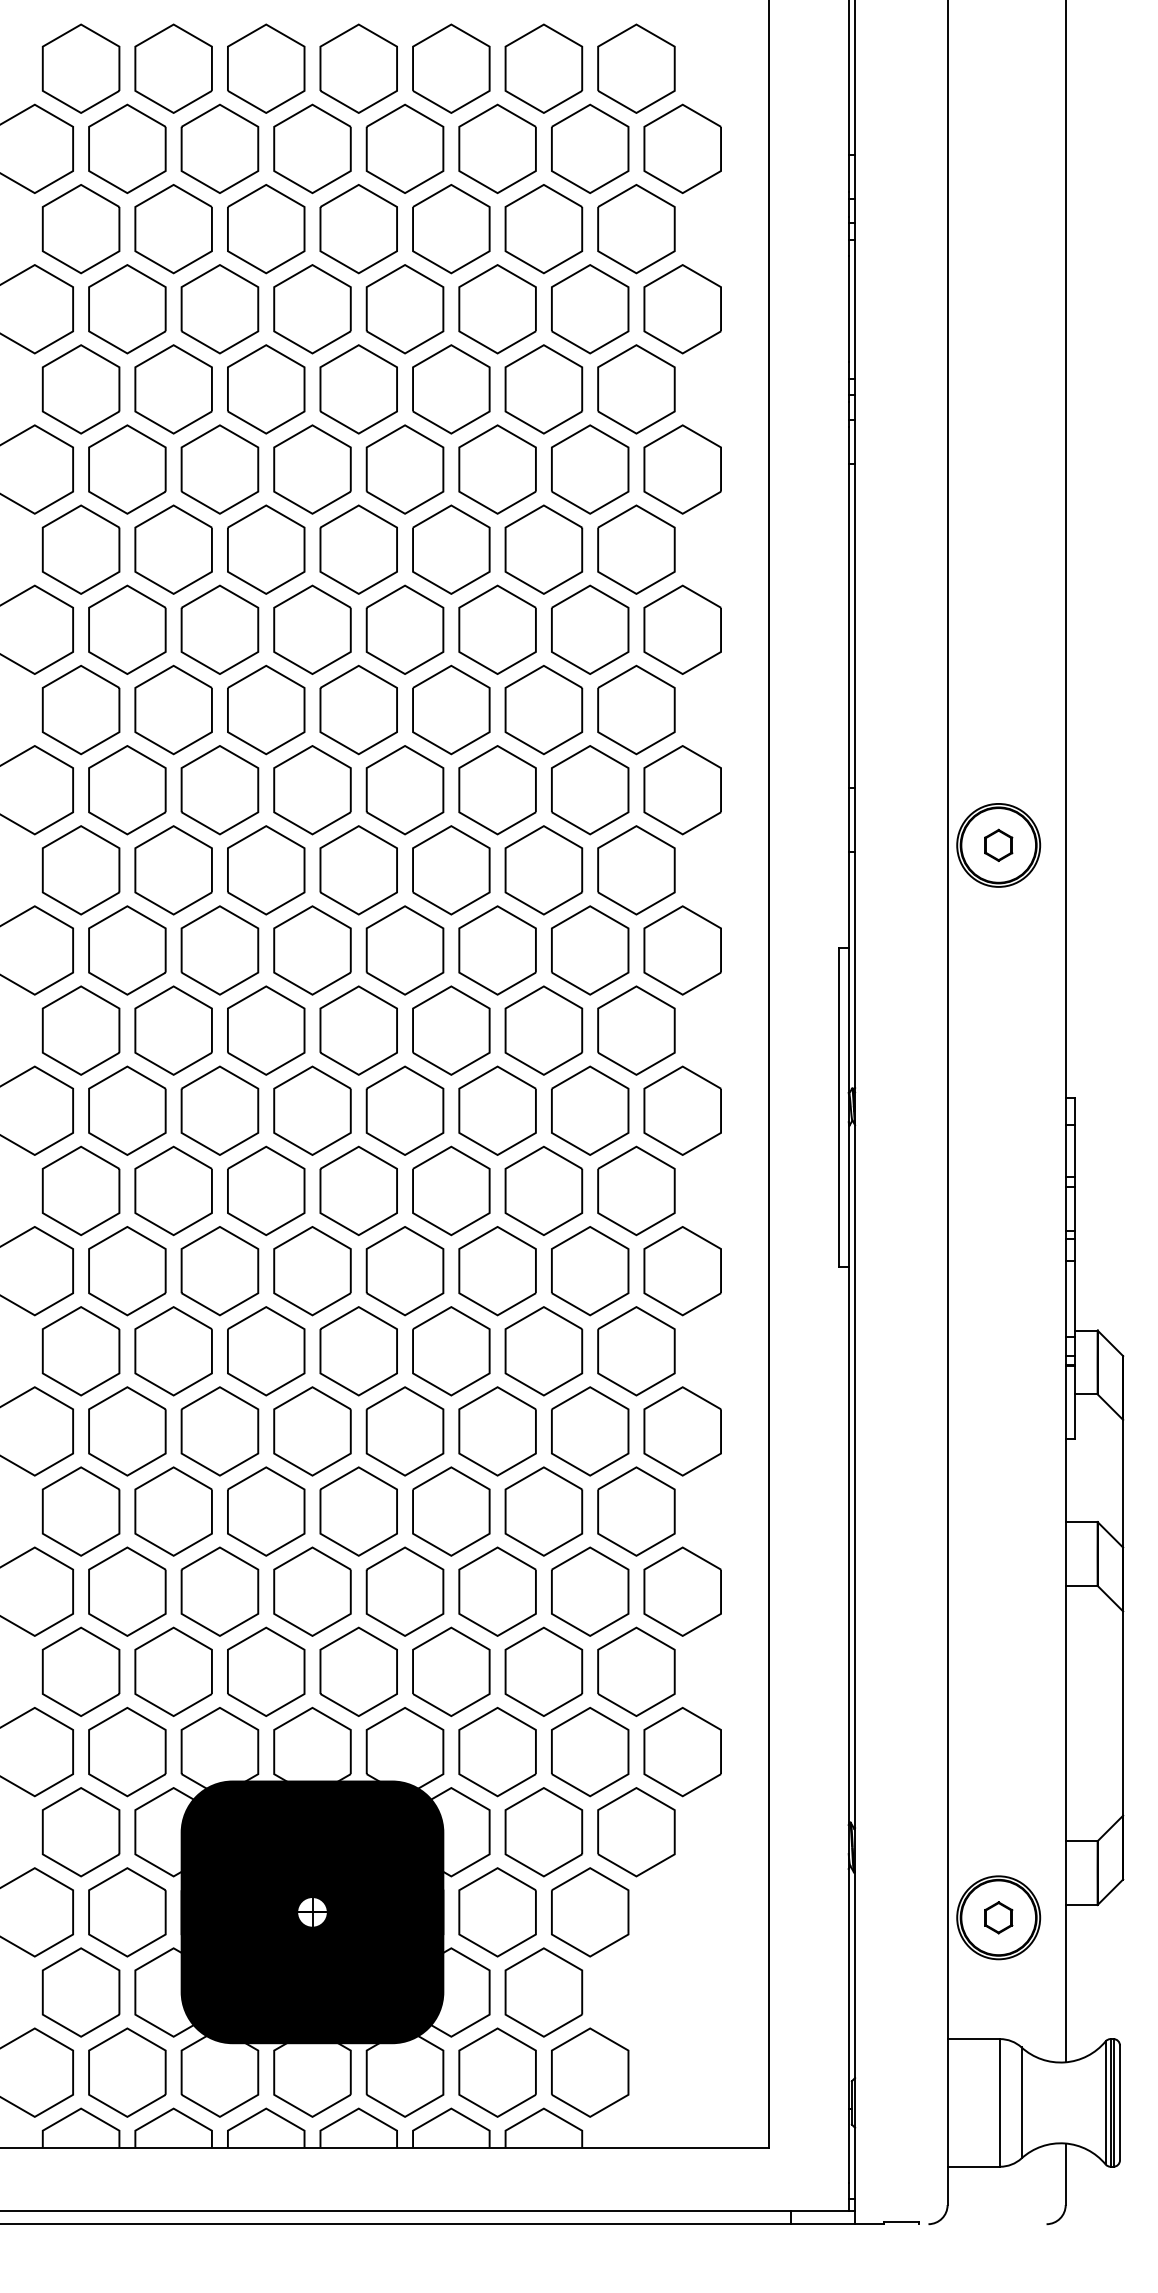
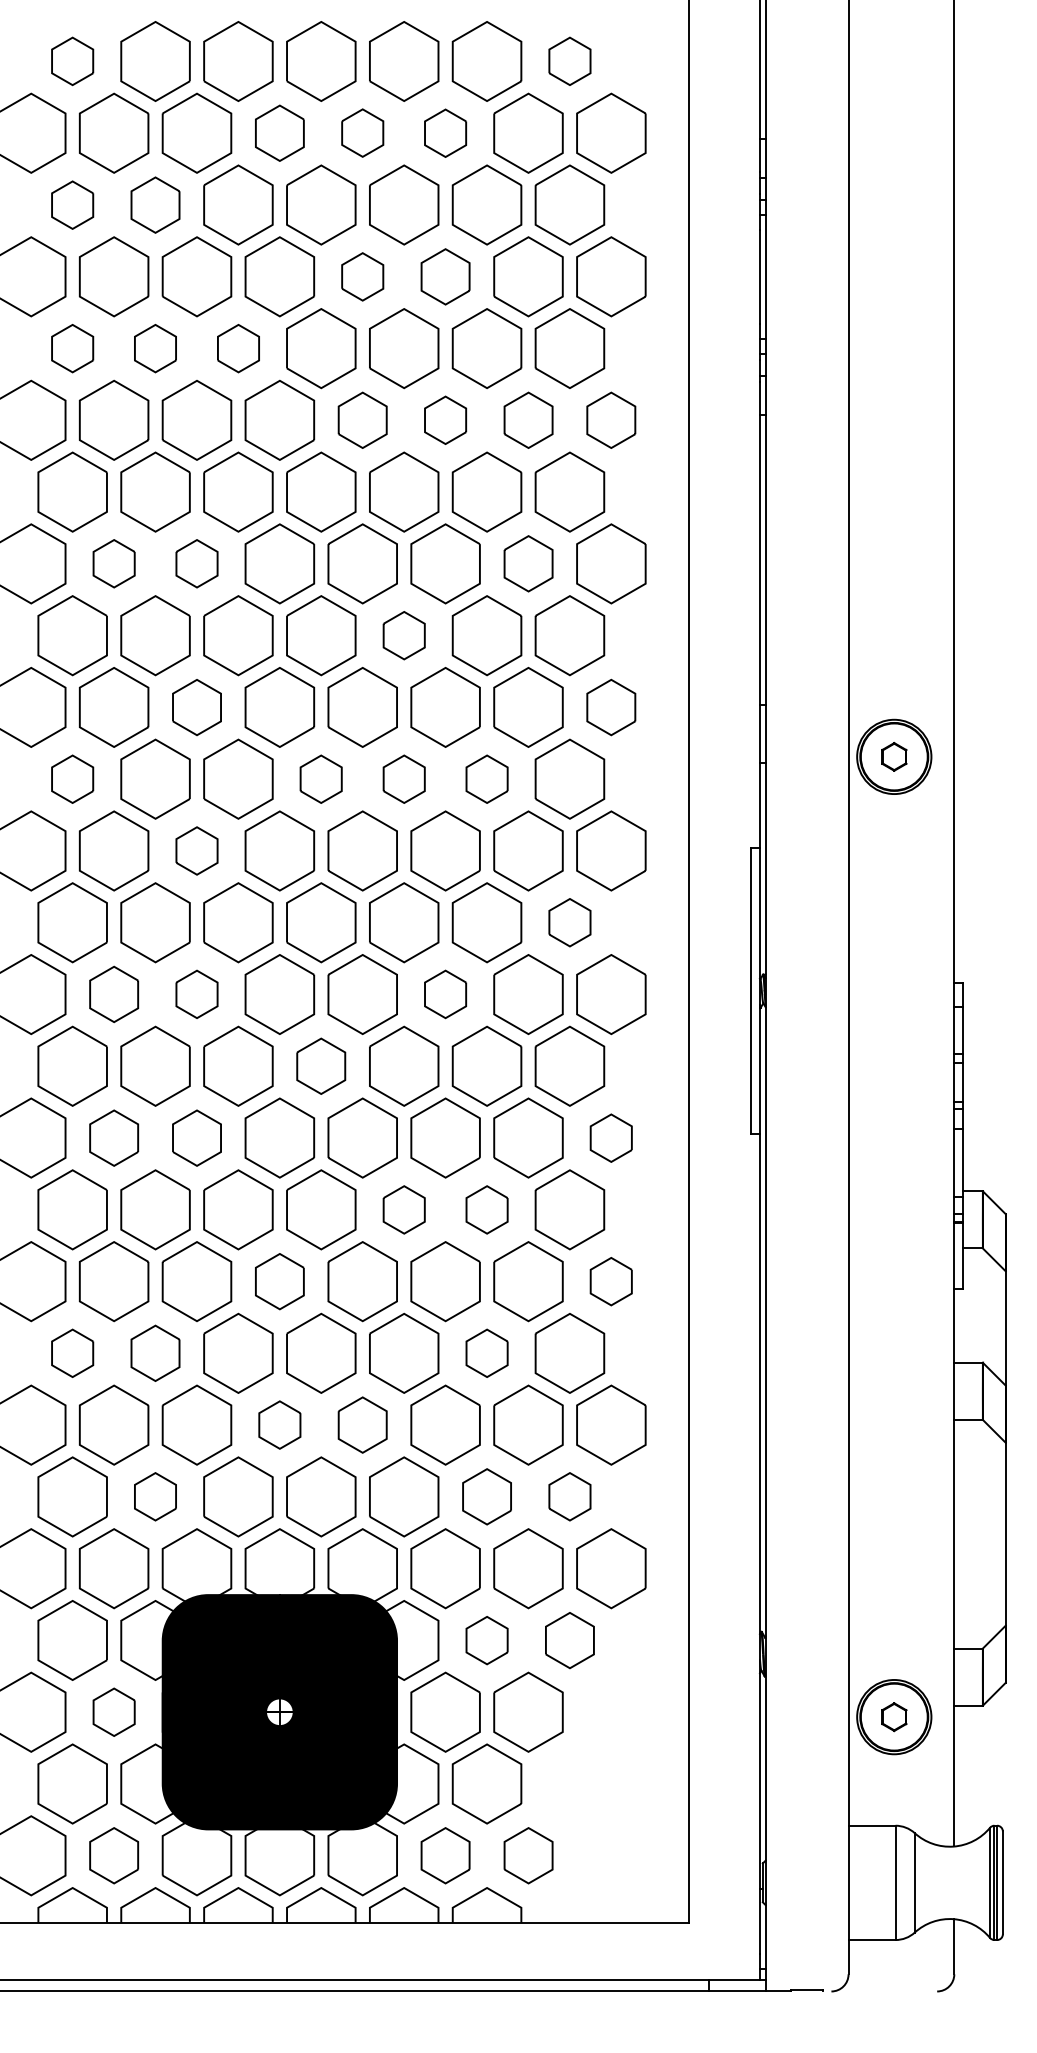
part: (80, 68) -> (72, 61), size x0.6
part: (636, 68) -> (569, 61), size x0.6
part: (312, 148) -> (279, 132), size x0.7
part: (404, 148) -> (362, 132), size x0.6
part: (497, 148) -> (445, 132), size x0.6
part: (80, 229) -> (72, 205), size x0.6
part: (173, 229) -> (155, 205), size x0.7
part: (404, 309) -> (362, 277), size x0.6
part: (497, 309) -> (445, 277), size x0.7
part: (80, 389) -> (72, 348), size x0.6
part: (173, 389) -> (155, 348), size x0.6
part: (266, 389) -> (238, 348), size x0.6
part: (404, 469) -> (362, 420), size x0.7
part: (497, 469) -> (445, 420), size x0.6
part: (590, 469) -> (528, 420), size x0.7
part: (682, 469) -> (611, 420), size x0.7
part: (127, 629) -> (114, 563), size x0.6
part: (219, 629) -> (196, 563), size x0.6
part: (590, 629) -> (528, 563), size x0.7
part: (451, 709) -> (404, 635), size x0.6
part: (219, 790) -> (196, 707), size x0.7
part: (682, 790) -> (611, 707), size x0.7
part: (80, 870) -> (72, 779), size x0.6
part: (358, 870) -> (321, 779), size x0.6
part: (451, 870) -> (404, 779), size x0.6
part: (543, 870) -> (486, 779), size x0.6
part: (219, 950) -> (196, 851), size x0.6
part: (636, 1030) -> (569, 922), size x0.6
part: (127, 1110) -> (114, 994), size x0.7
part: (219, 1110) -> (196, 994), size x0.6
part: (497, 1110) -> (445, 994), size x0.6
part: (358, 1190) -> (321, 1065), size x0.7
part: (127, 1271) -> (114, 1138), size x0.7
part: (219, 1271) -> (196, 1138), size x0.7
part: (682, 1271) -> (611, 1138), size x0.6
part: (451, 1351) -> (404, 1210), size x0.6
part: (543, 1351) -> (486, 1210), size x0.6
part: (312, 1431) -> (279, 1281), size x0.7
part: (682, 1431) -> (611, 1281), size x0.6
part: (80, 1511) -> (72, 1353), size x0.6
part: (173, 1511) -> (155, 1353), size x0.7
part: (543, 1511) -> (486, 1353), size x0.6
part: (312, 1591) -> (279, 1424), size x0.6
part: (404, 1591) -> (362, 1424), size x0.7
part: (173, 1671) -> (155, 1496), size x0.6
part: (543, 1671) -> (486, 1496), size x0.7
part: (636, 1671) -> (569, 1496), size x0.6
part: (543, 1832) -> (486, 1640), size x0.6
part: (636, 1832) -> (569, 1640), size x0.7
part: (127, 1912) -> (114, 1712), size x0.6
part: (127, 2072) -> (114, 1855), size x0.7
part: (497, 2072) -> (445, 1855), size x0.7
part: (590, 2072) -> (528, 1855), size x0.7

